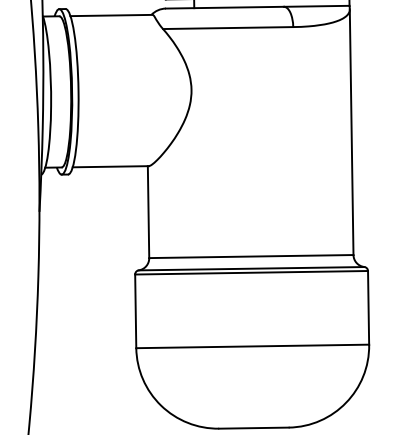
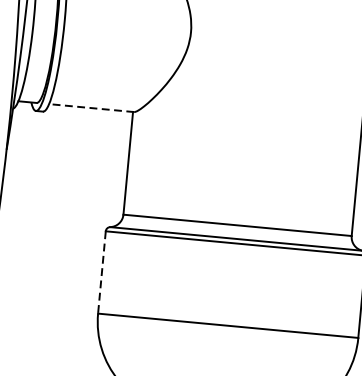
line: (110, 166) -> (91, 107), solid -> dashed
line: (135, 311) -> (101, 272), solid -> dashed

